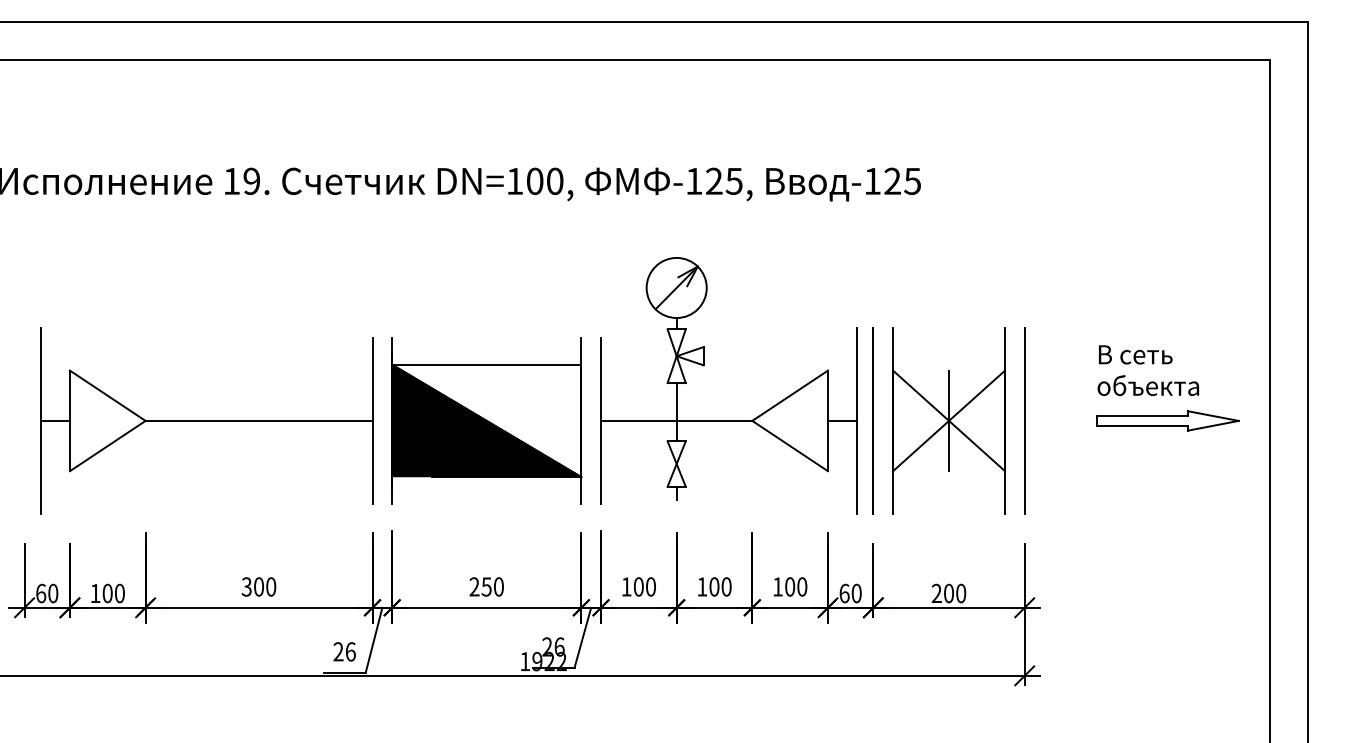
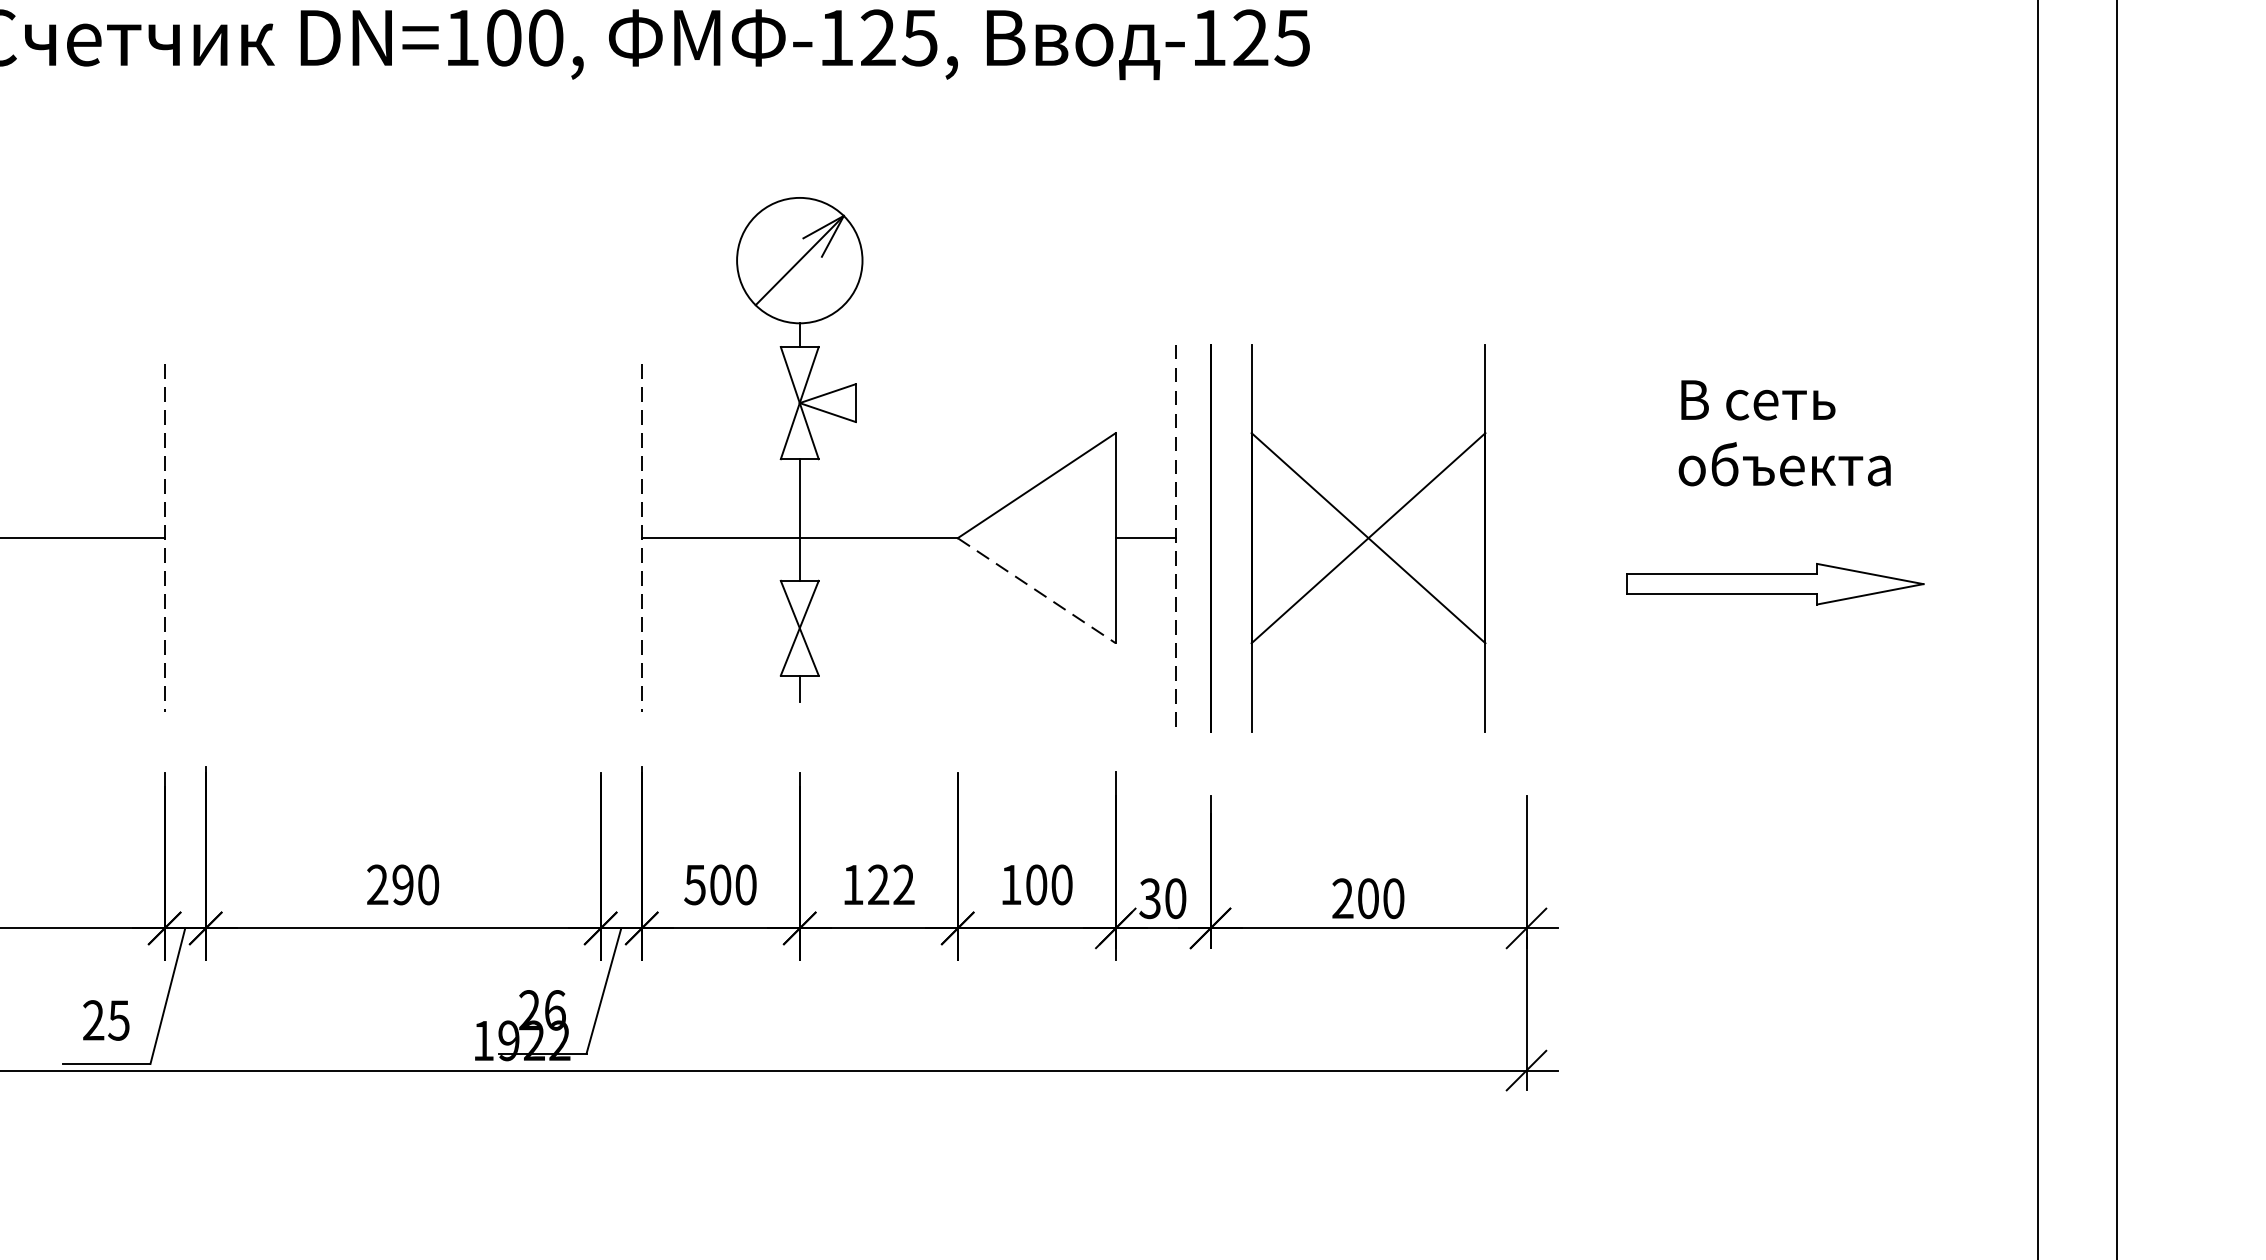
part: (486, 420) -> (402, 537), removed
line: (856, 420) -> (1175, 537), solid -> dashed
line: (949, 420) -> (1369, 537), removed
line: (1024, 420) -> (1526, 537), removed
part: (1167, 420) -> (1774, 583), moved
line: (372, 421) -> (164, 539), solid -> dashed
line: (601, 421) -> (642, 539), solid -> dashed
line: (790, 446) -> (1037, 591), solid -> dashed
text: (486, 586) -> (402, 883), 250 -> 290
text: (626, 586) -> (694, 883), 100 -> 500
text: (720, 586) -> (891, 883), 100 -> 122
text: (844, 593) -> (1150, 898), 60 -> 30
text: (350, 651) -> (118, 1019), 26 -> 25

